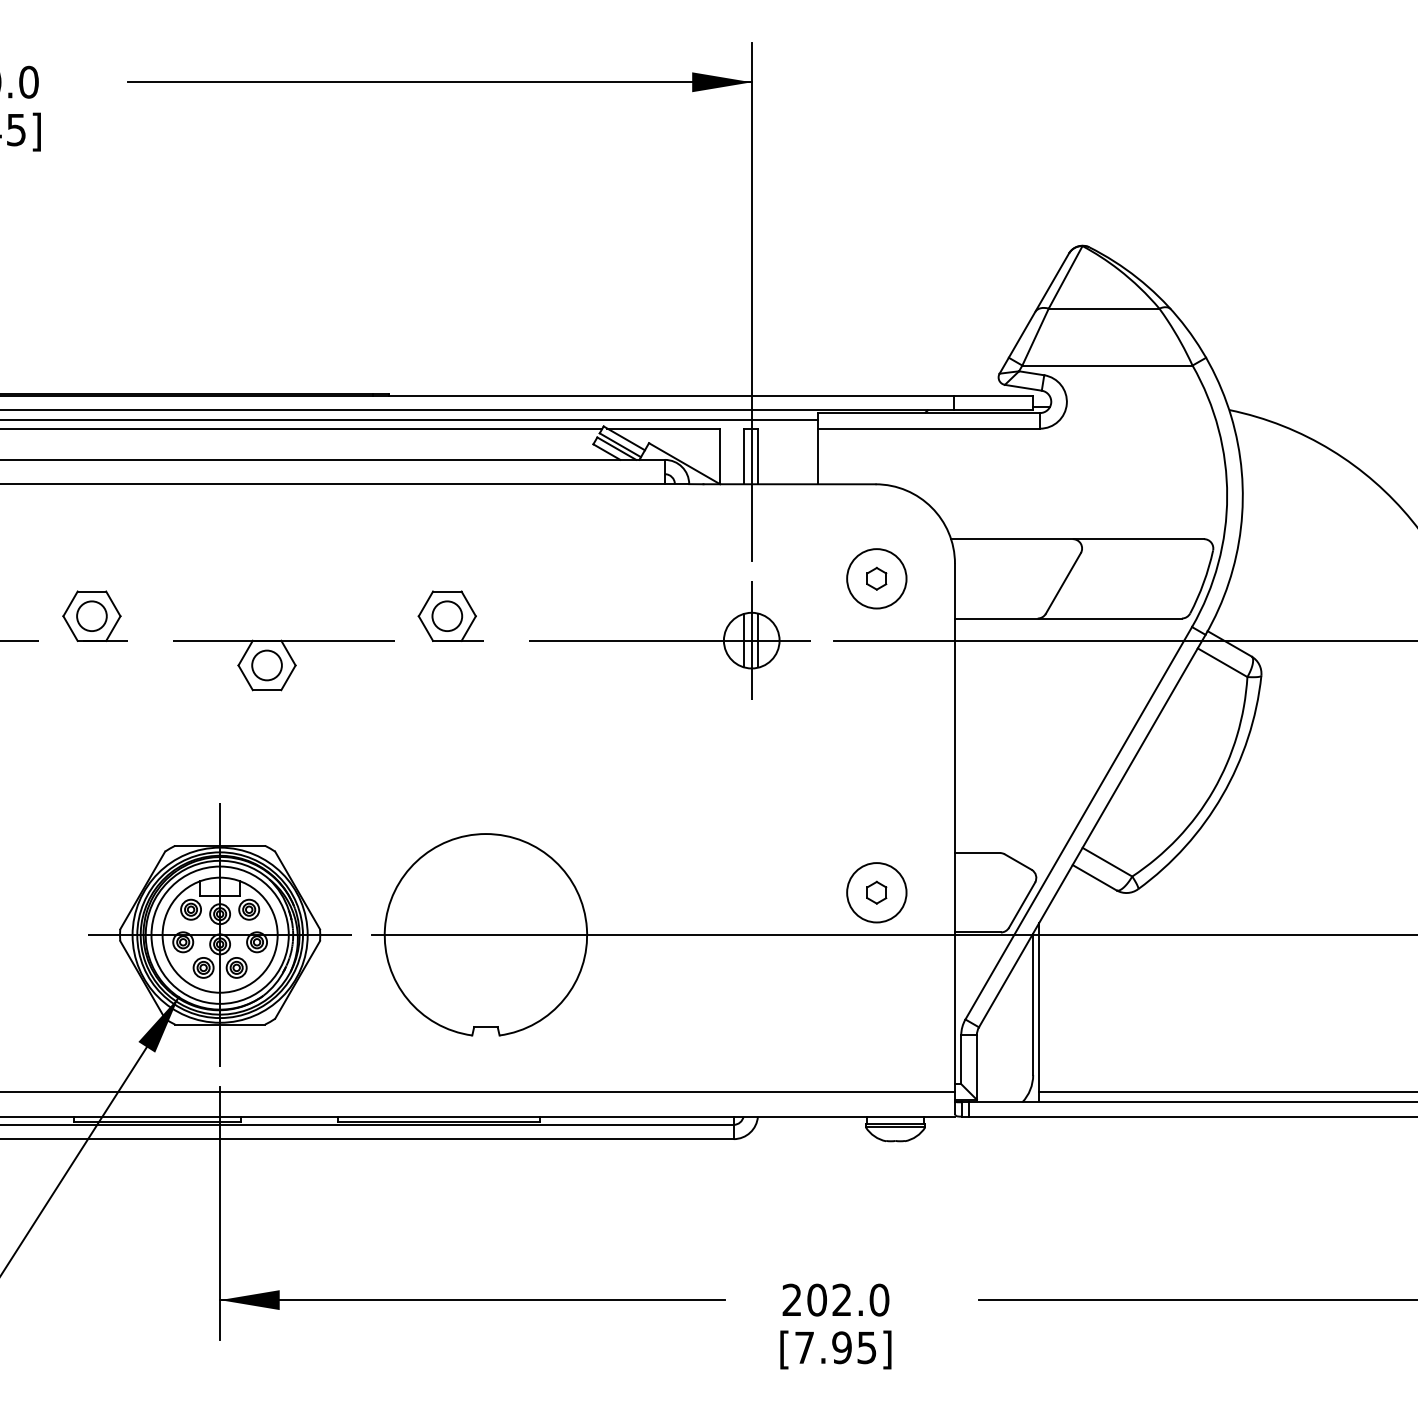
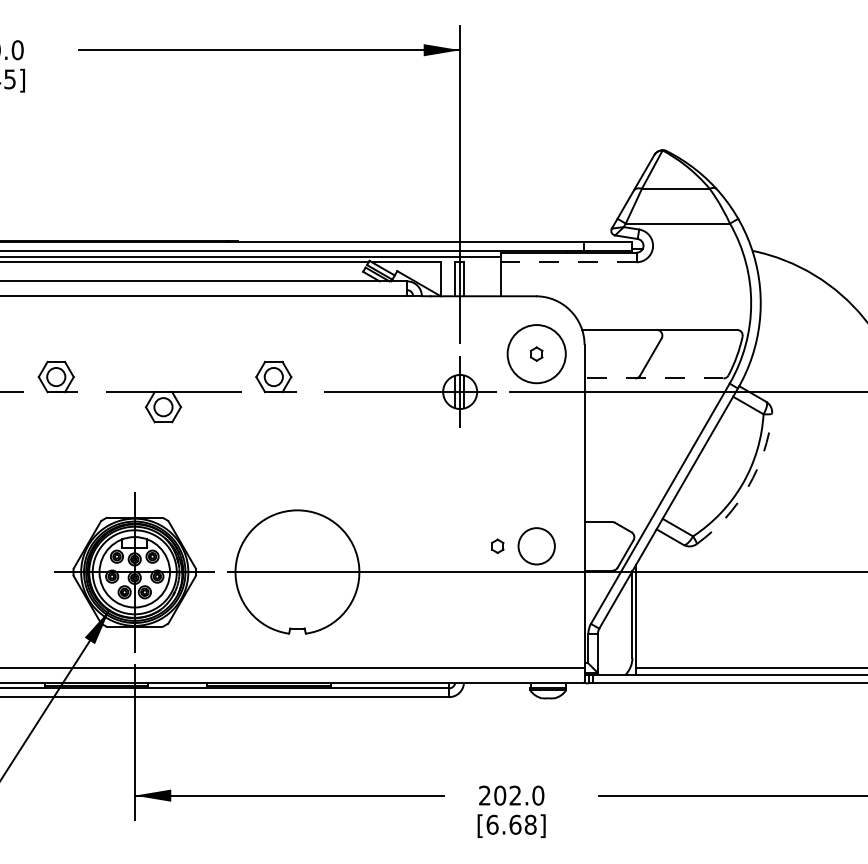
line: (928, 429) -> (568, 262), solid -> dashed
circle: (876, 577) -> (536, 353), size x1.6
line: (1067, 618) -> (653, 378), solid -> dashed
arc: (1222, 795) -> (748, 486), solid -> dashed
part: (876, 893) -> (497, 546), moved
text: (835, 1347) -> (511, 824), [7.95] -> [6.68]

